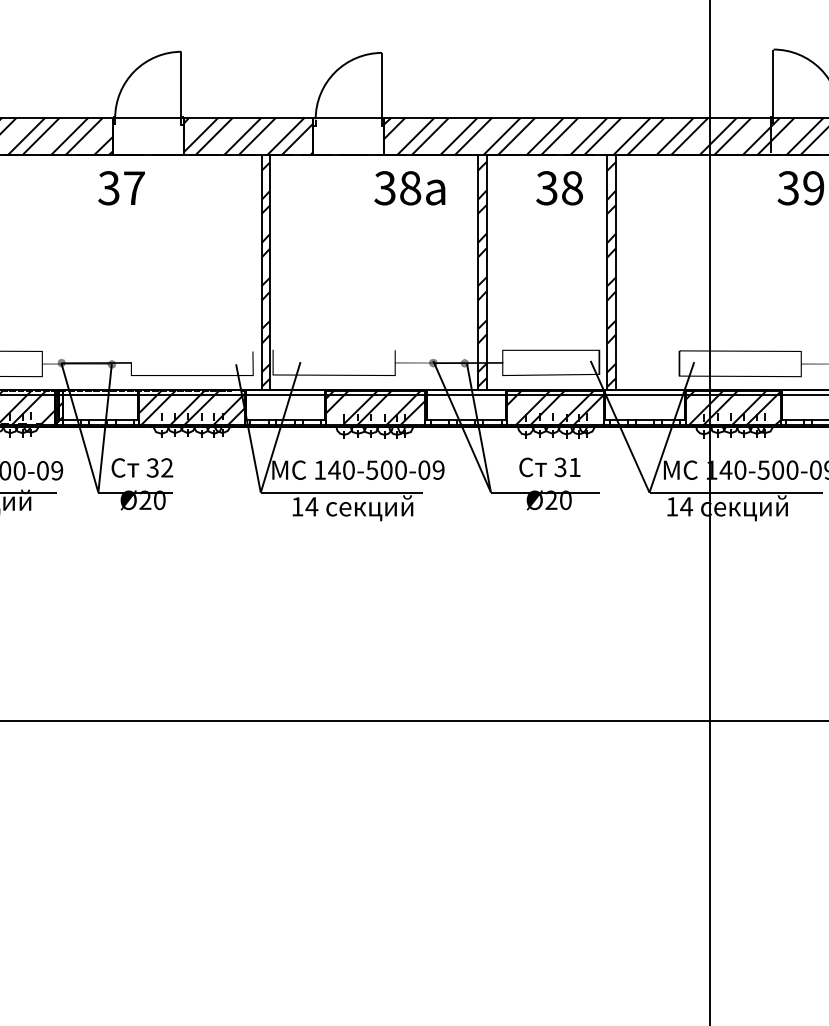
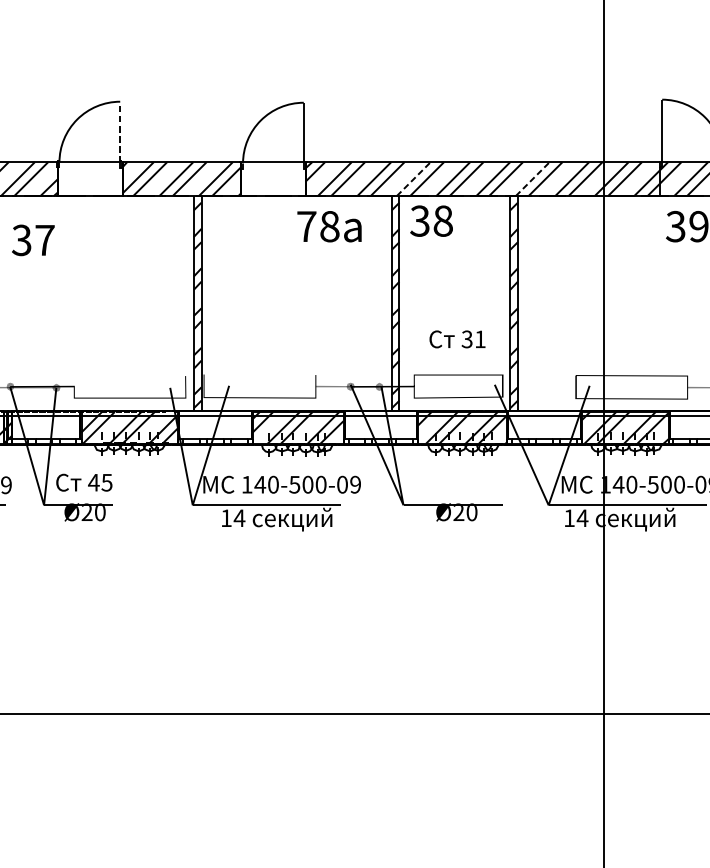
line: (181, 84) -> (120, 131), solid -> dashed
line: (502, 136) -> (414, 179), solid -> dashed
line: (632, 136) -> (533, 179), solid -> dashed
text: (121, 188) -> (33, 240), moved
text: (384, 188) -> (306, 226), 38 -> 78
text: (559, 188) -> (431, 221), moved
text: (159, 467) -> (100, 482), 32 -> 45
text: (549, 467) -> (457, 339), moved

